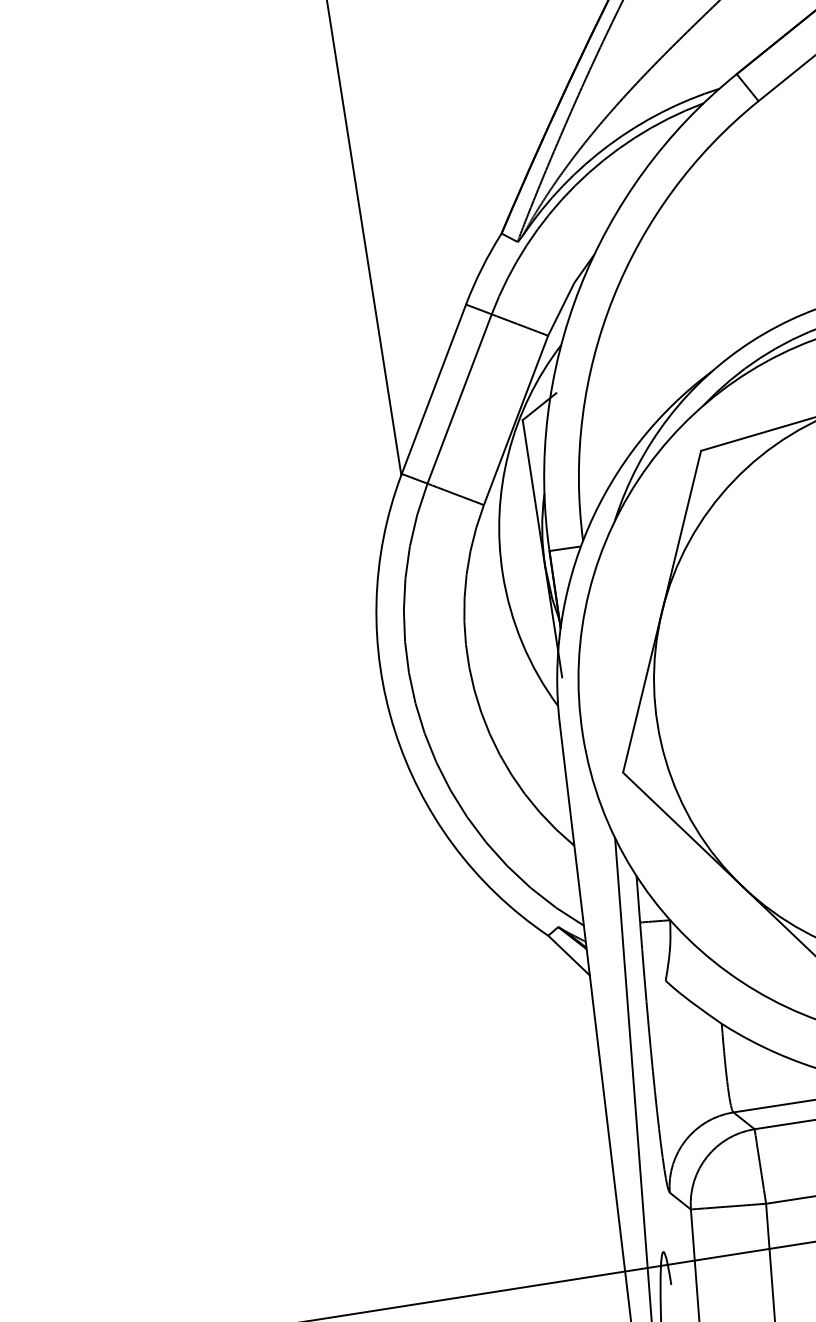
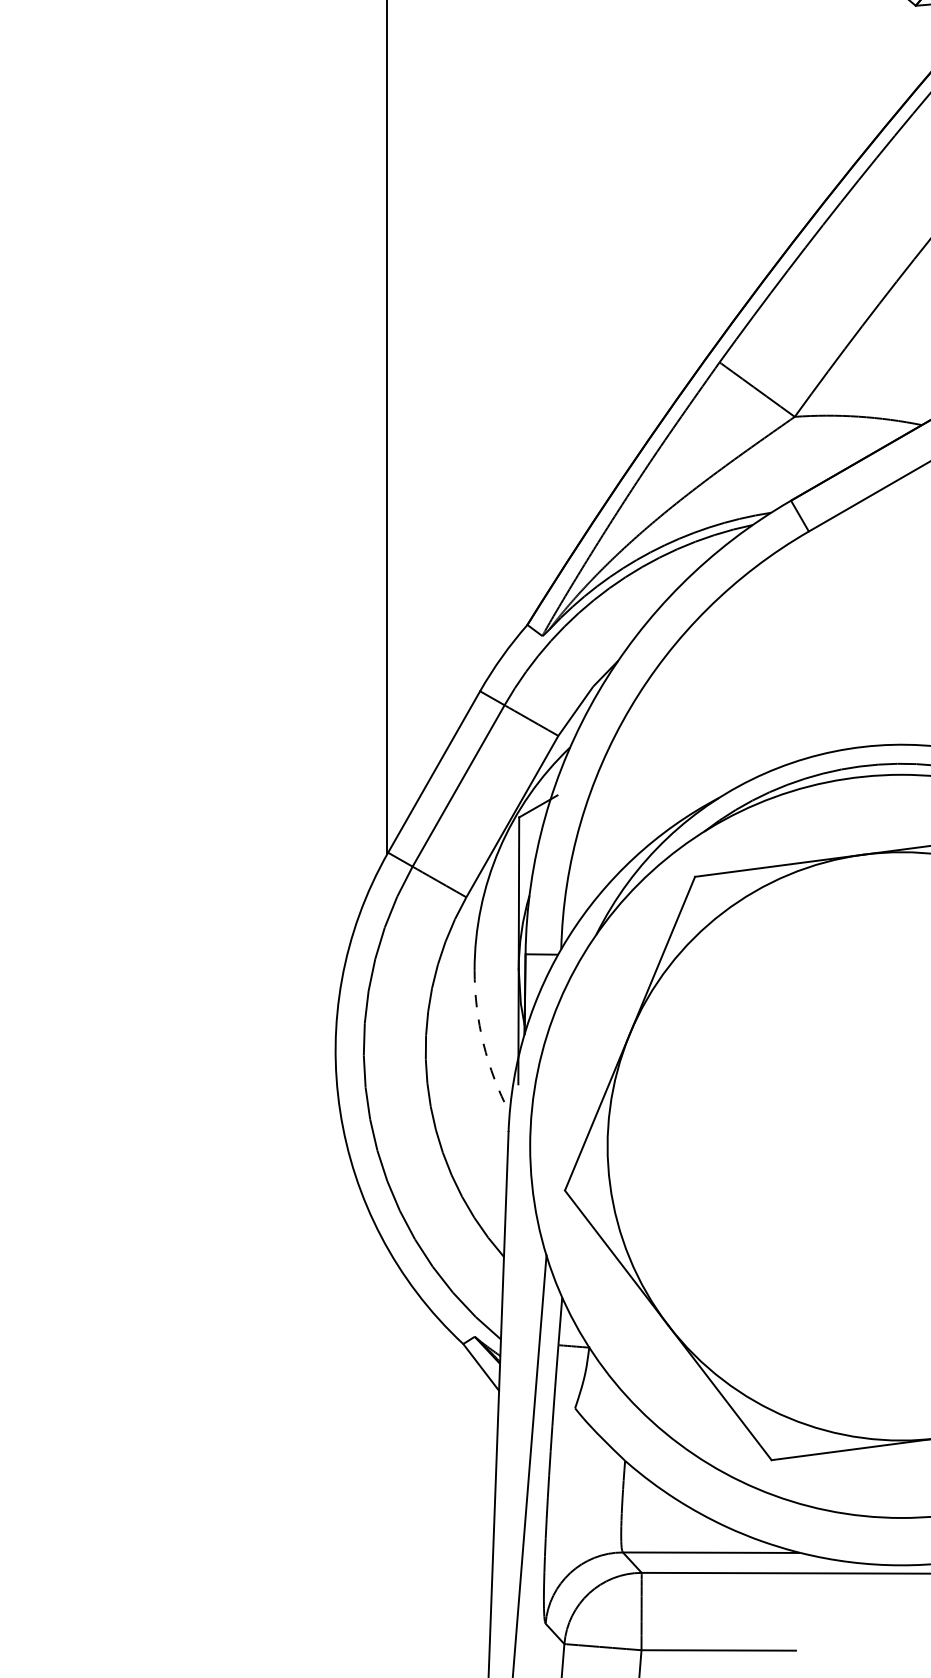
arc: (522, 643) -> (483, 1043), solid -> dashed

